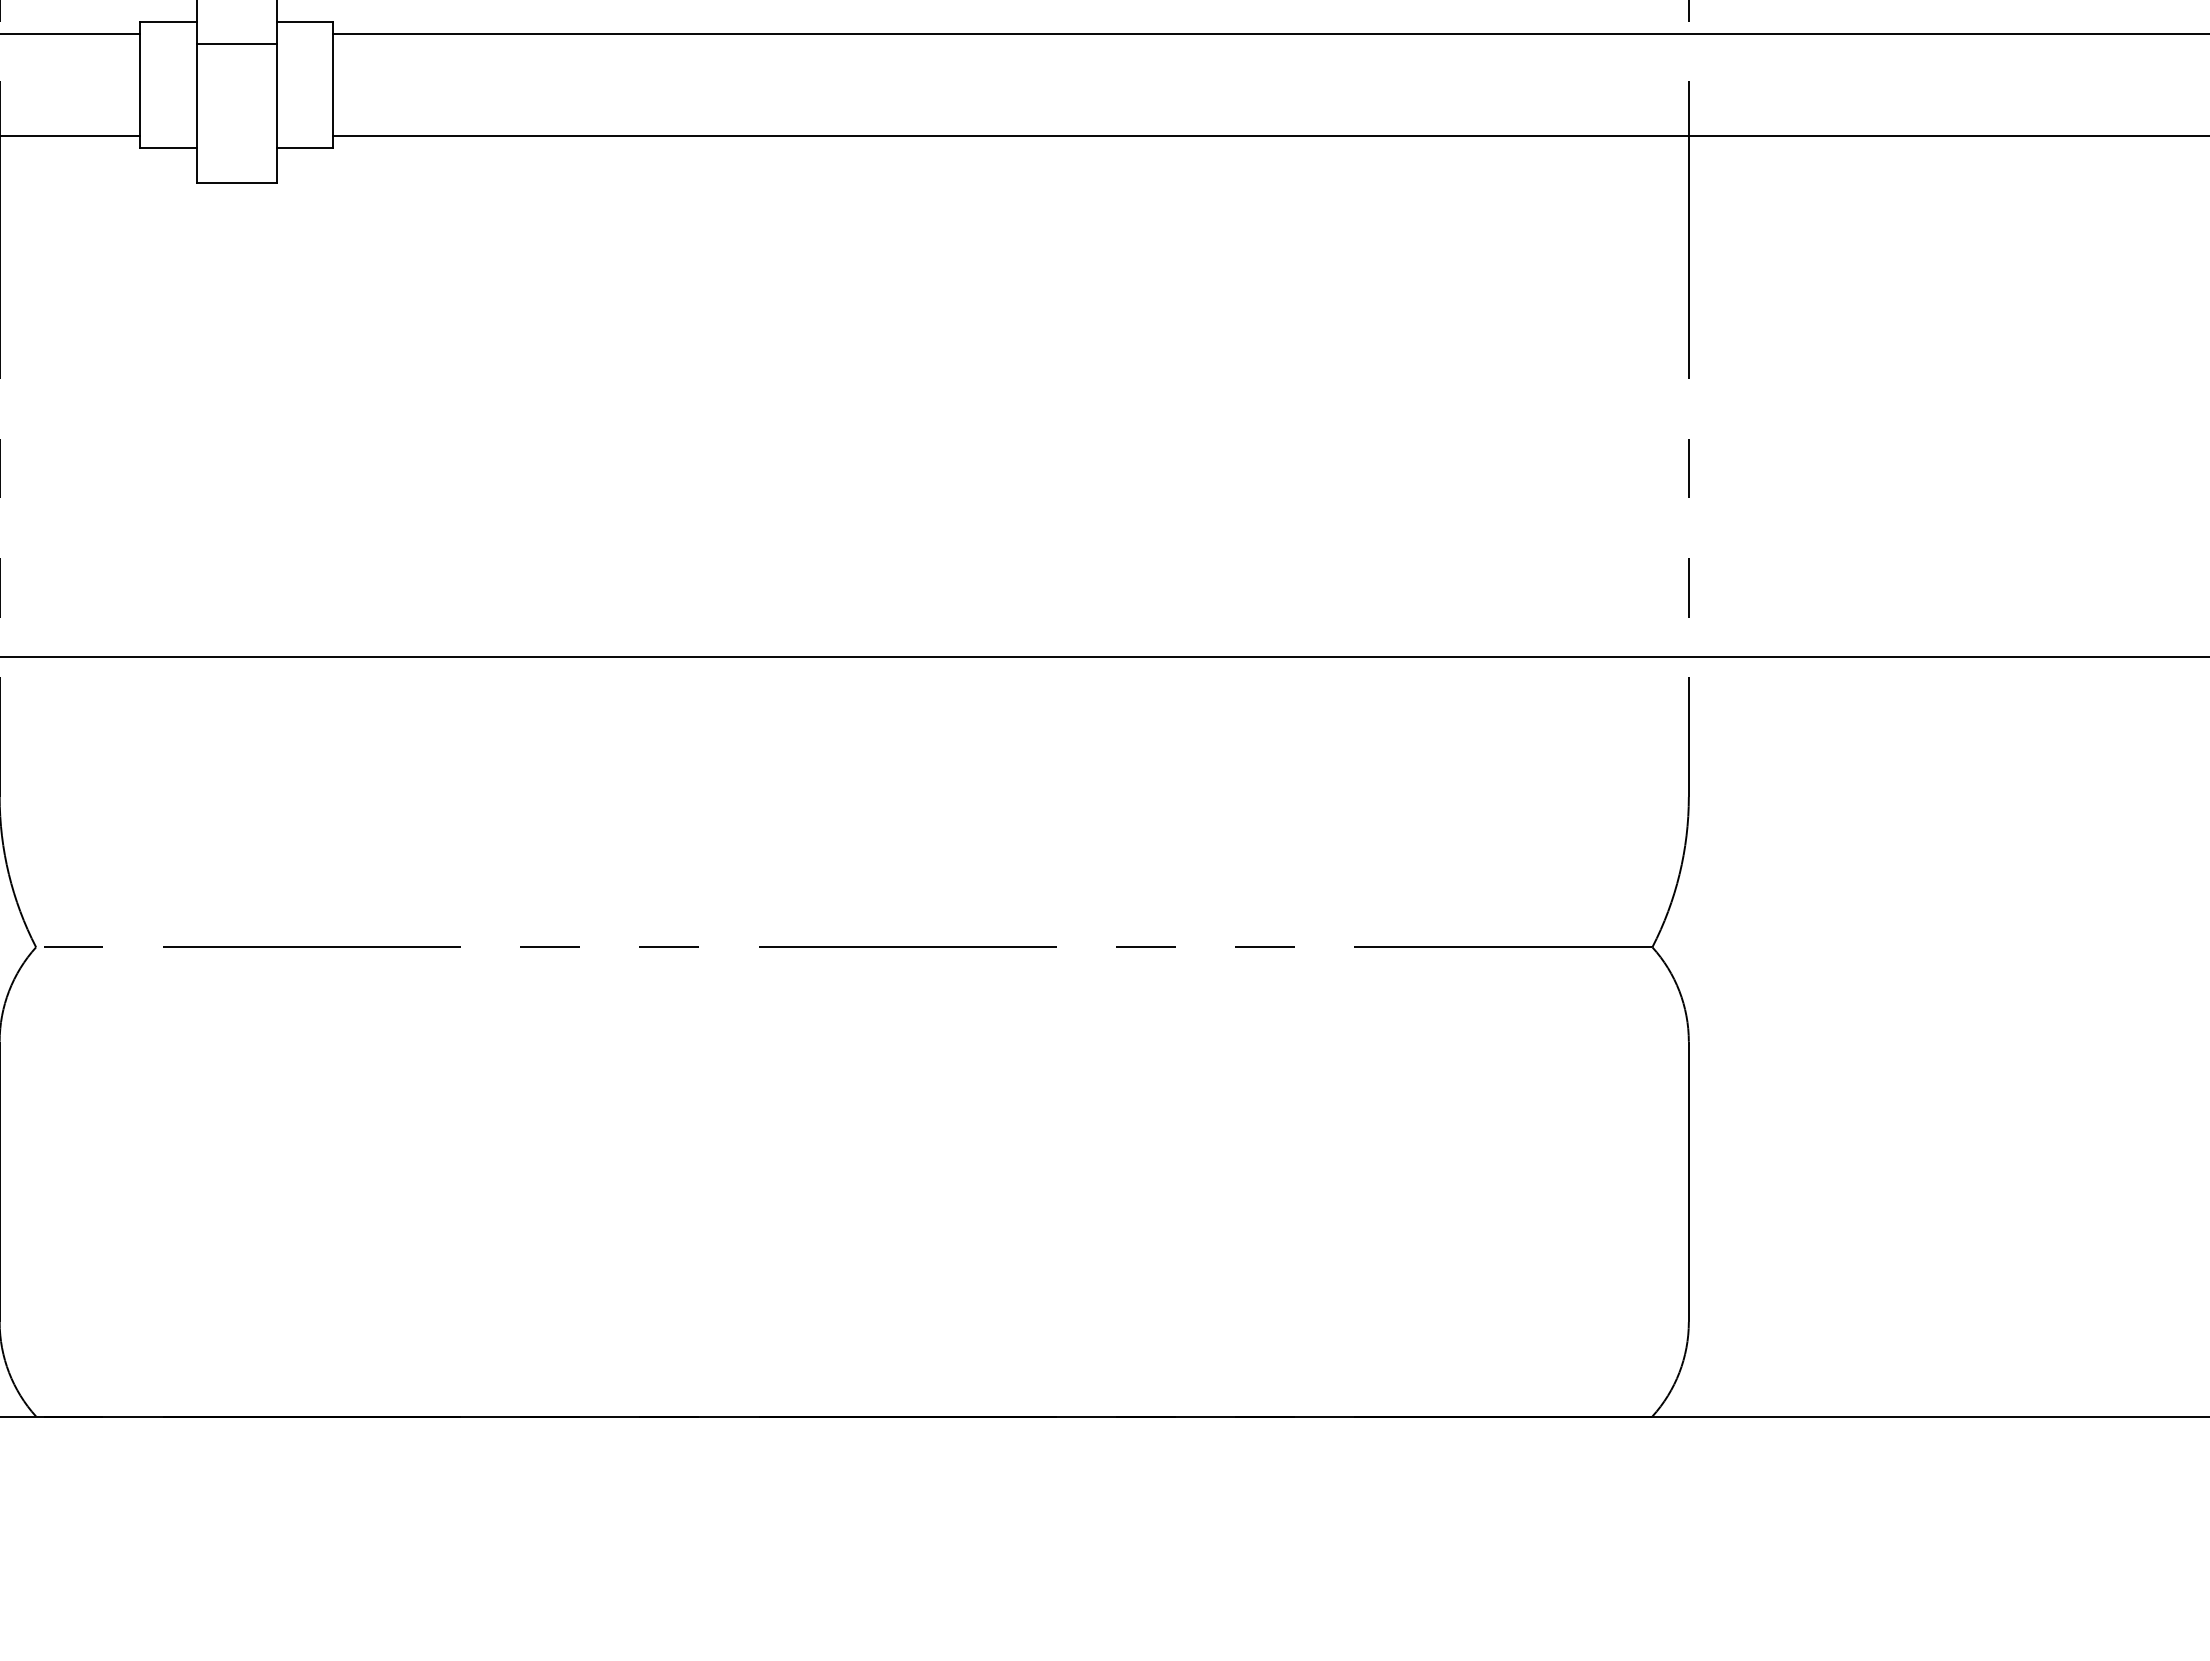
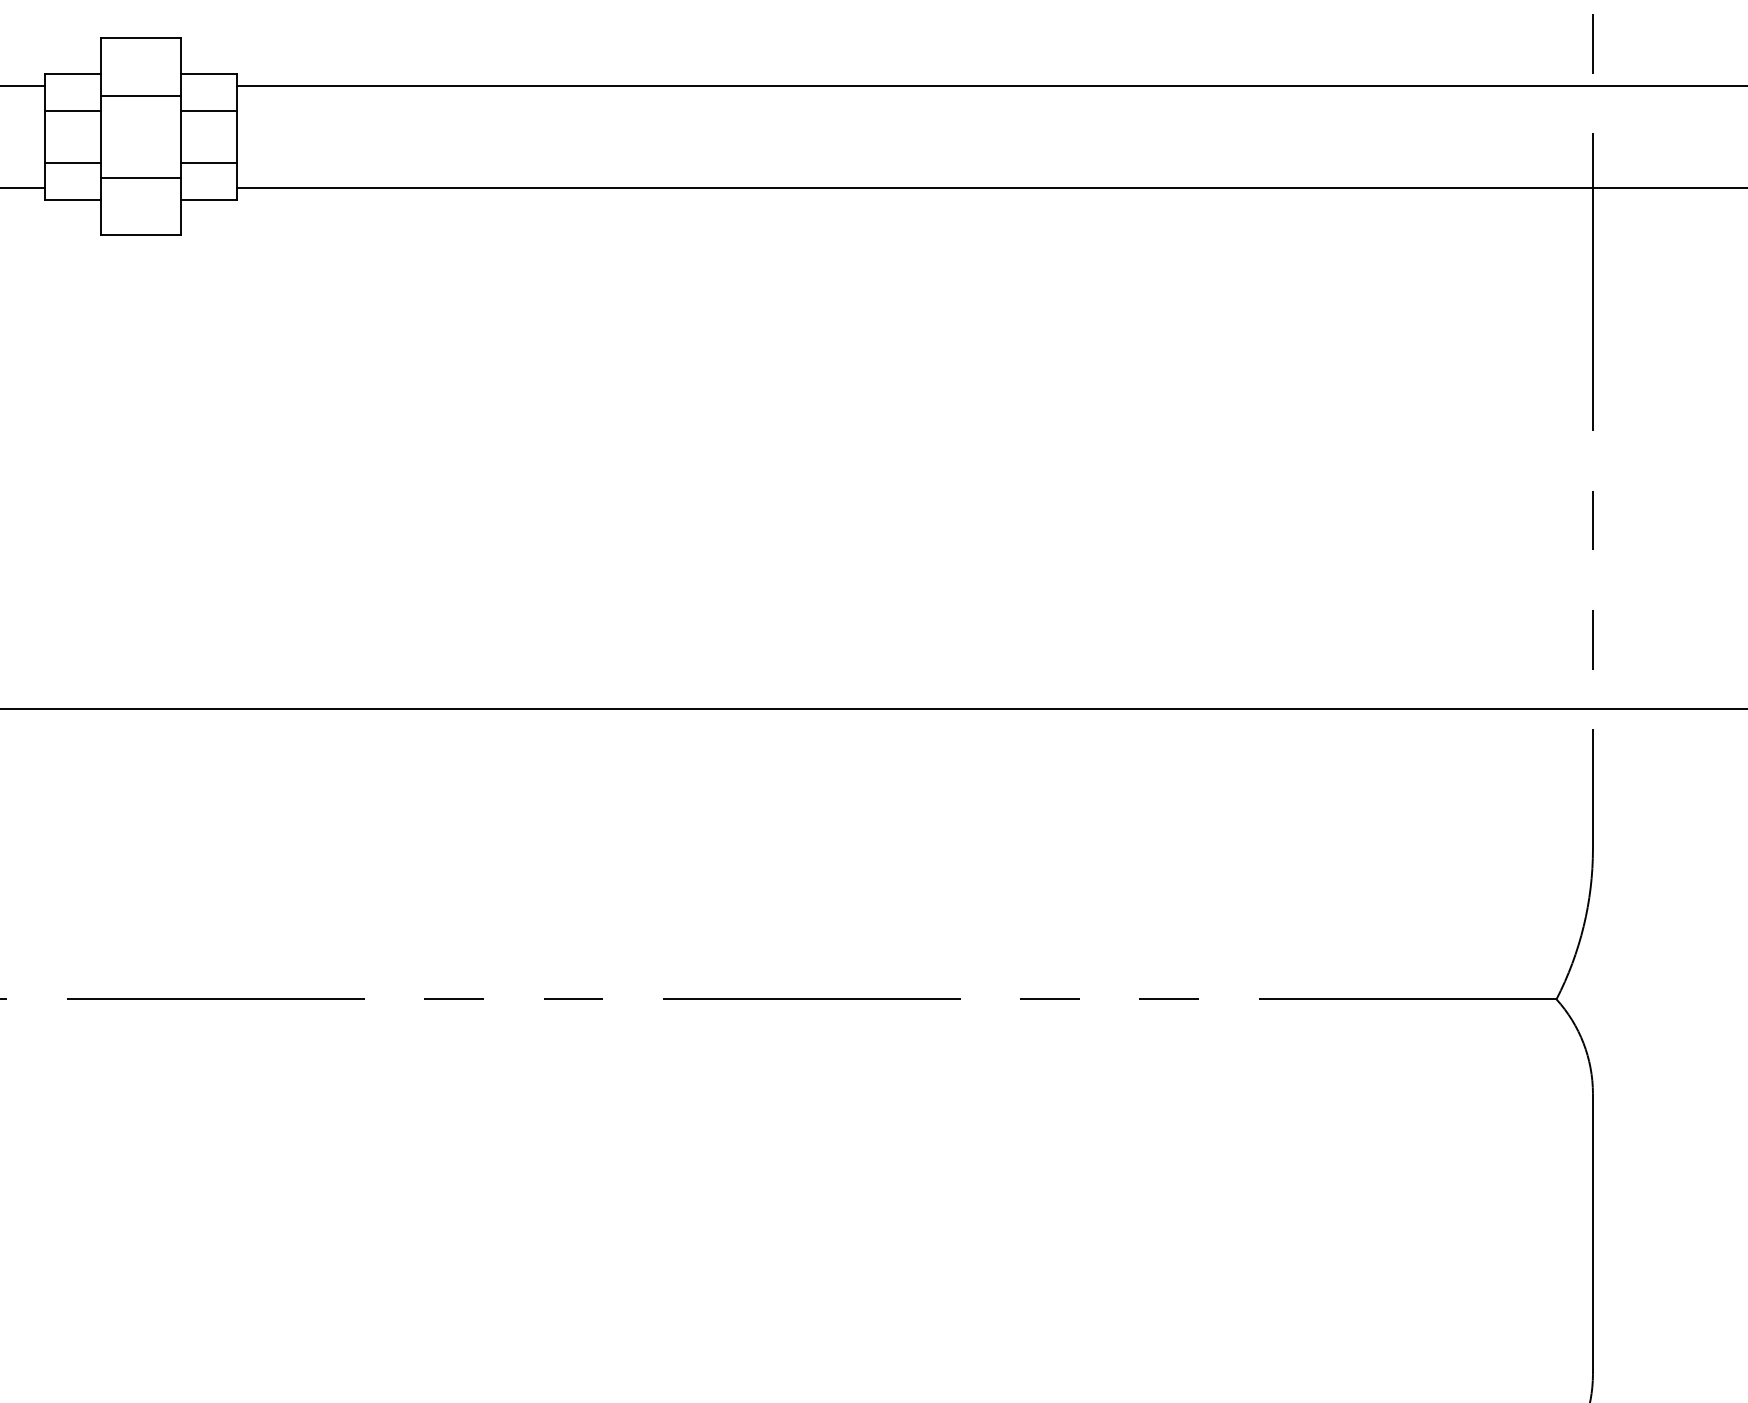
line: (168, 58) -> (72, 110), added
line: (304, 58) -> (208, 110), added
line: (168, 111) -> (72, 163), added
line: (304, 111) -> (208, 163), added
line: (236, 125) -> (140, 177), added

